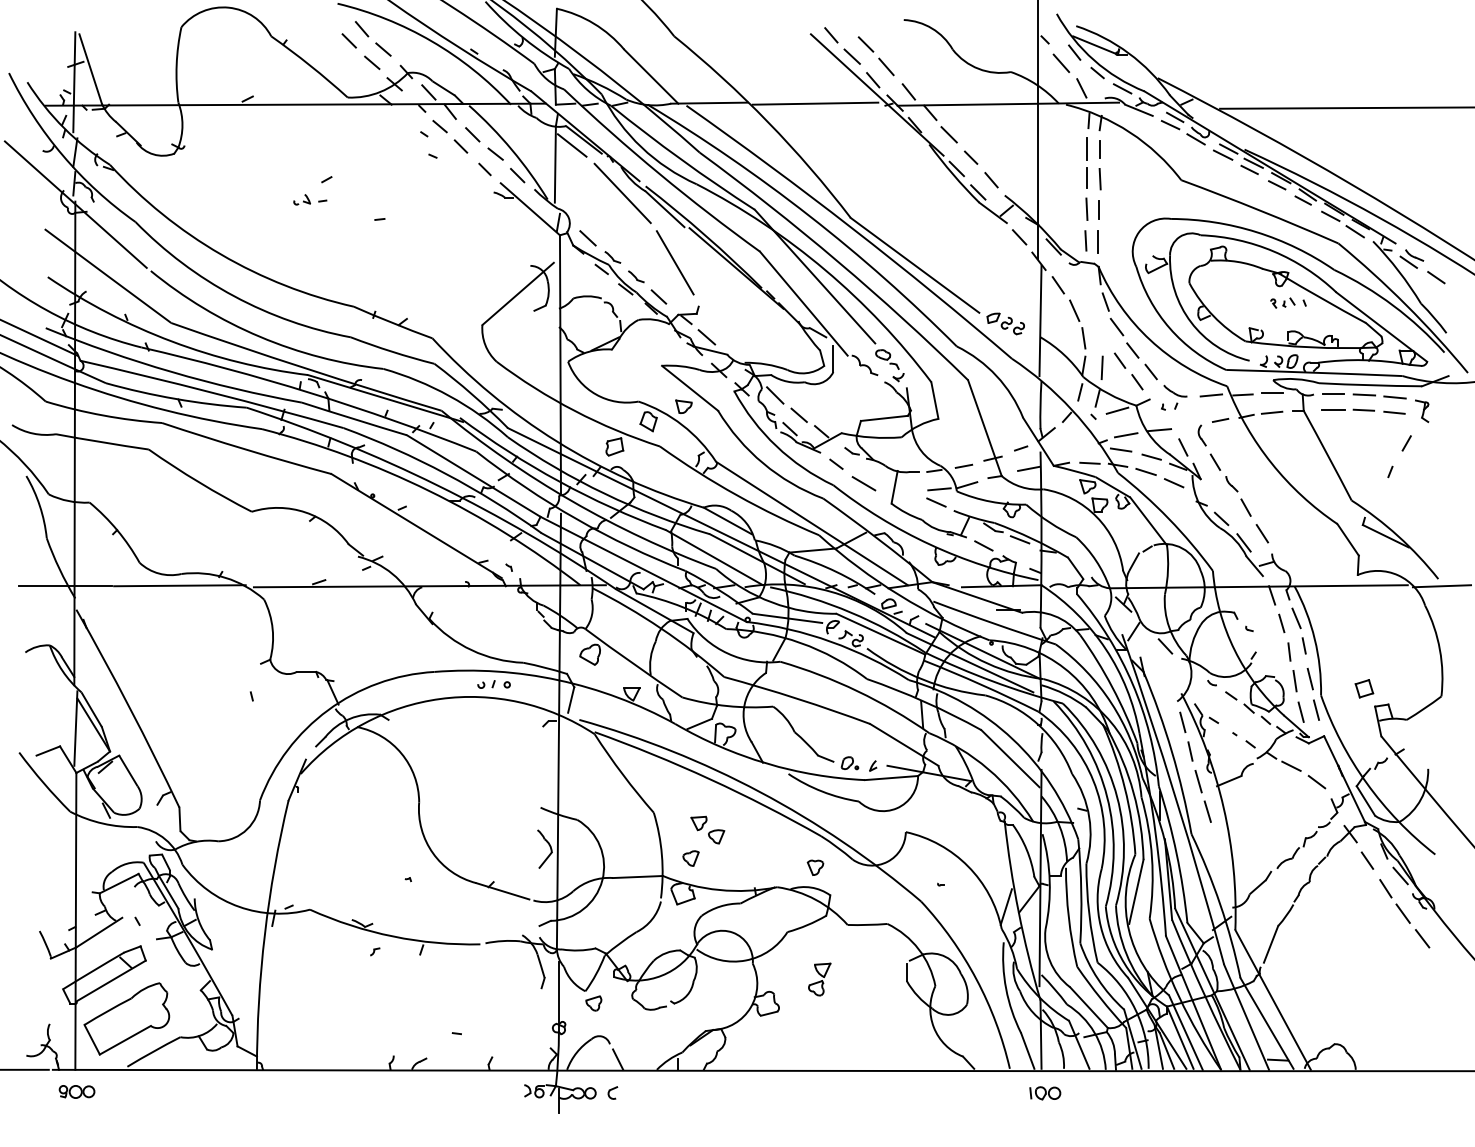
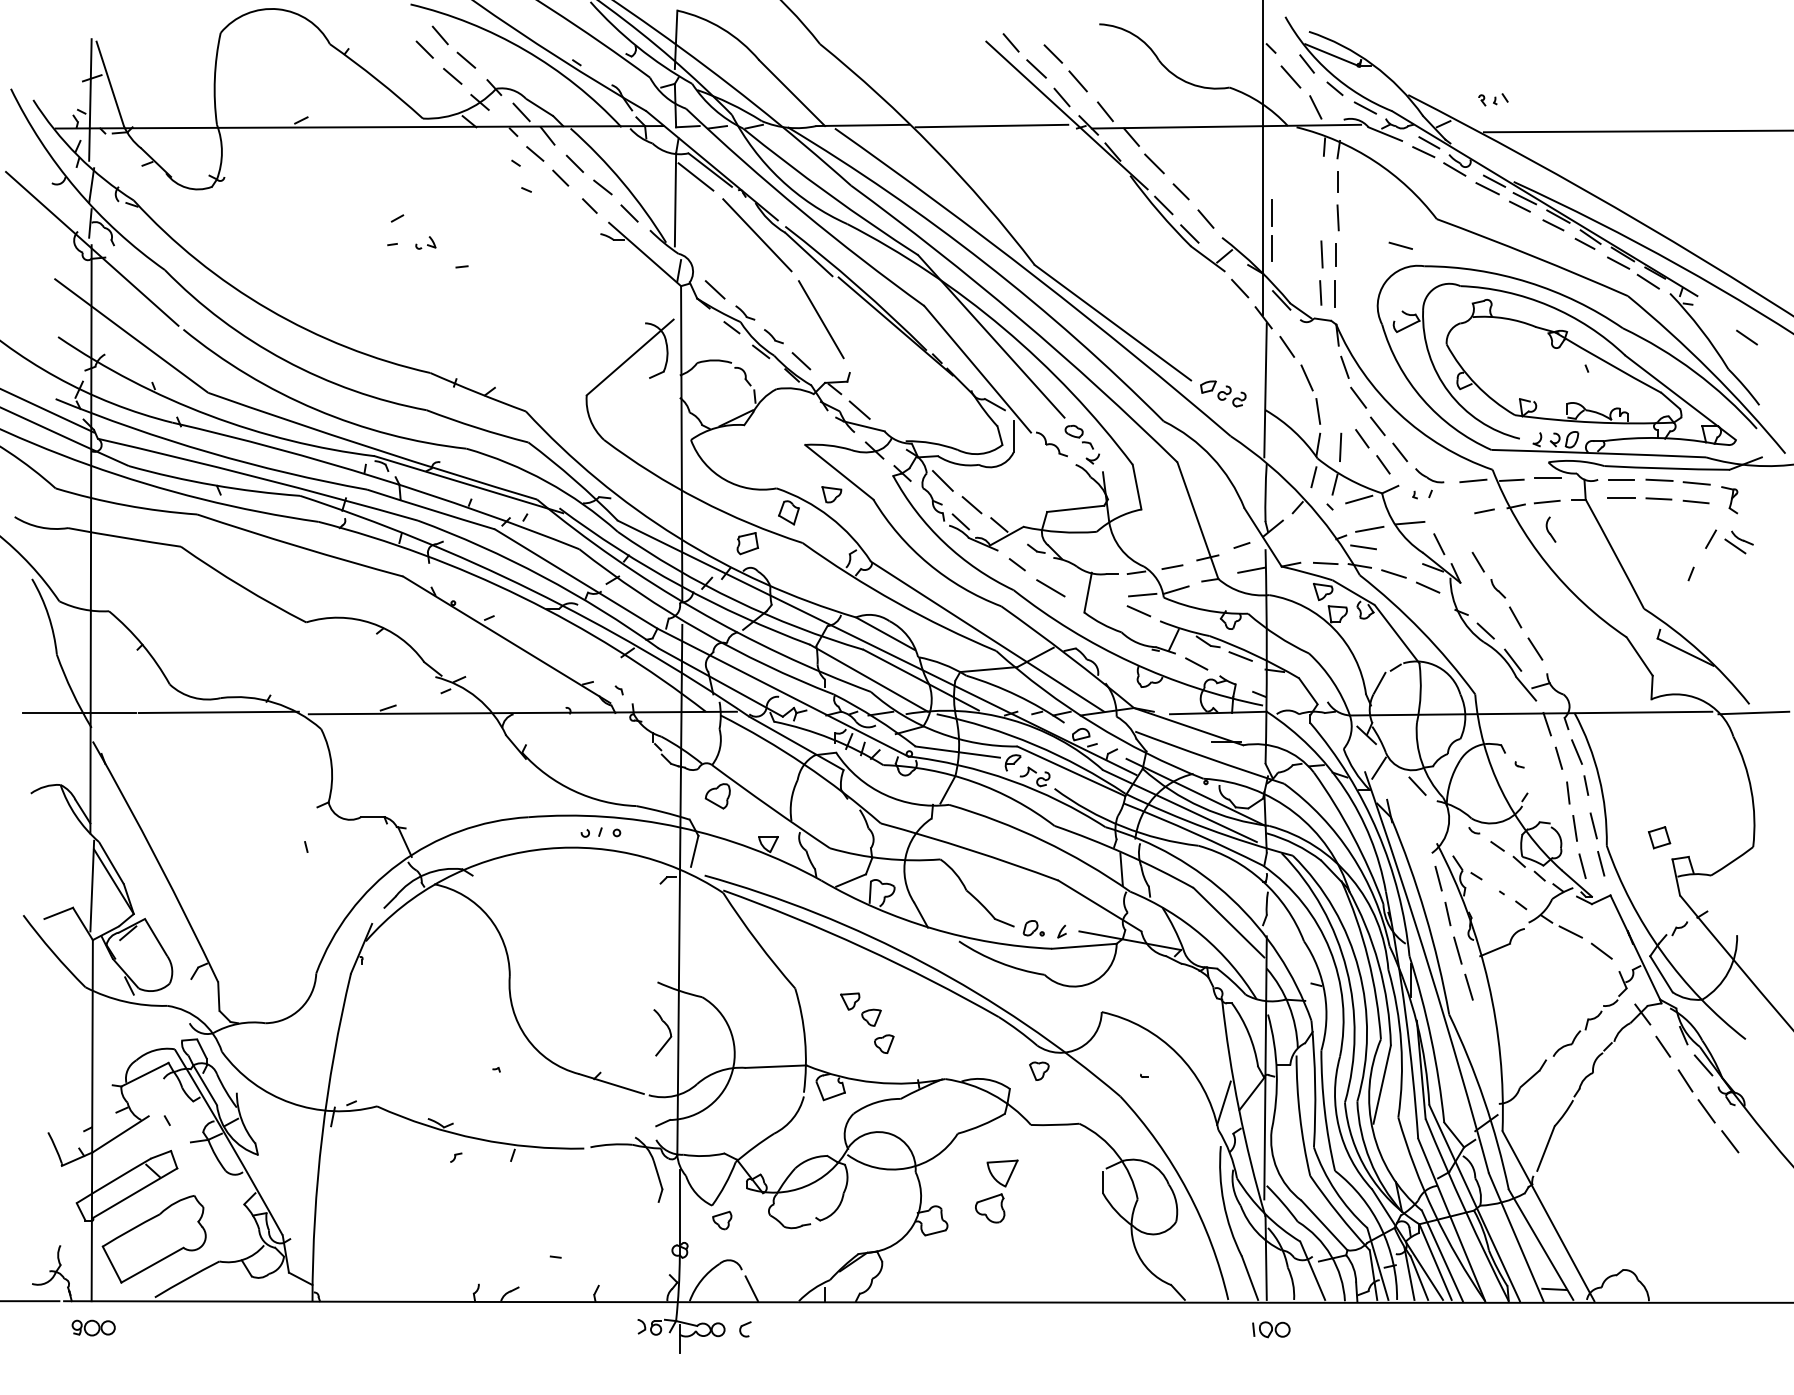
line: (1086, 160) -> (1270, 226), moved
part: (301, 199) -> (425, 242), moved
part: (1411, 258) -> (1738, 541), moved
part: (1282, 302) -> (1492, 99), moved
part: (1201, 435) -> (1550, 529), moved
line: (1151, 456) -> (1400, 245), moved
part: (690, 858) -> (883, 1044), moved
part: (815, 867) -> (1039, 1070), moved
part: (819, 979) -> (996, 1191), size x1.6

